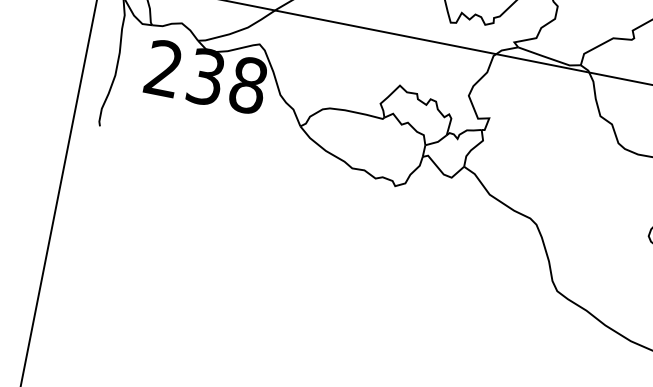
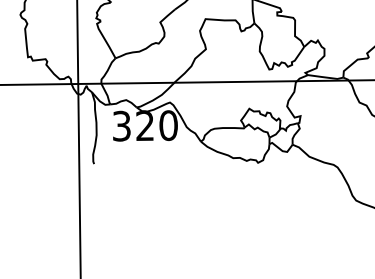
text: (205, 76) -> (144, 125), 238 -> 320

